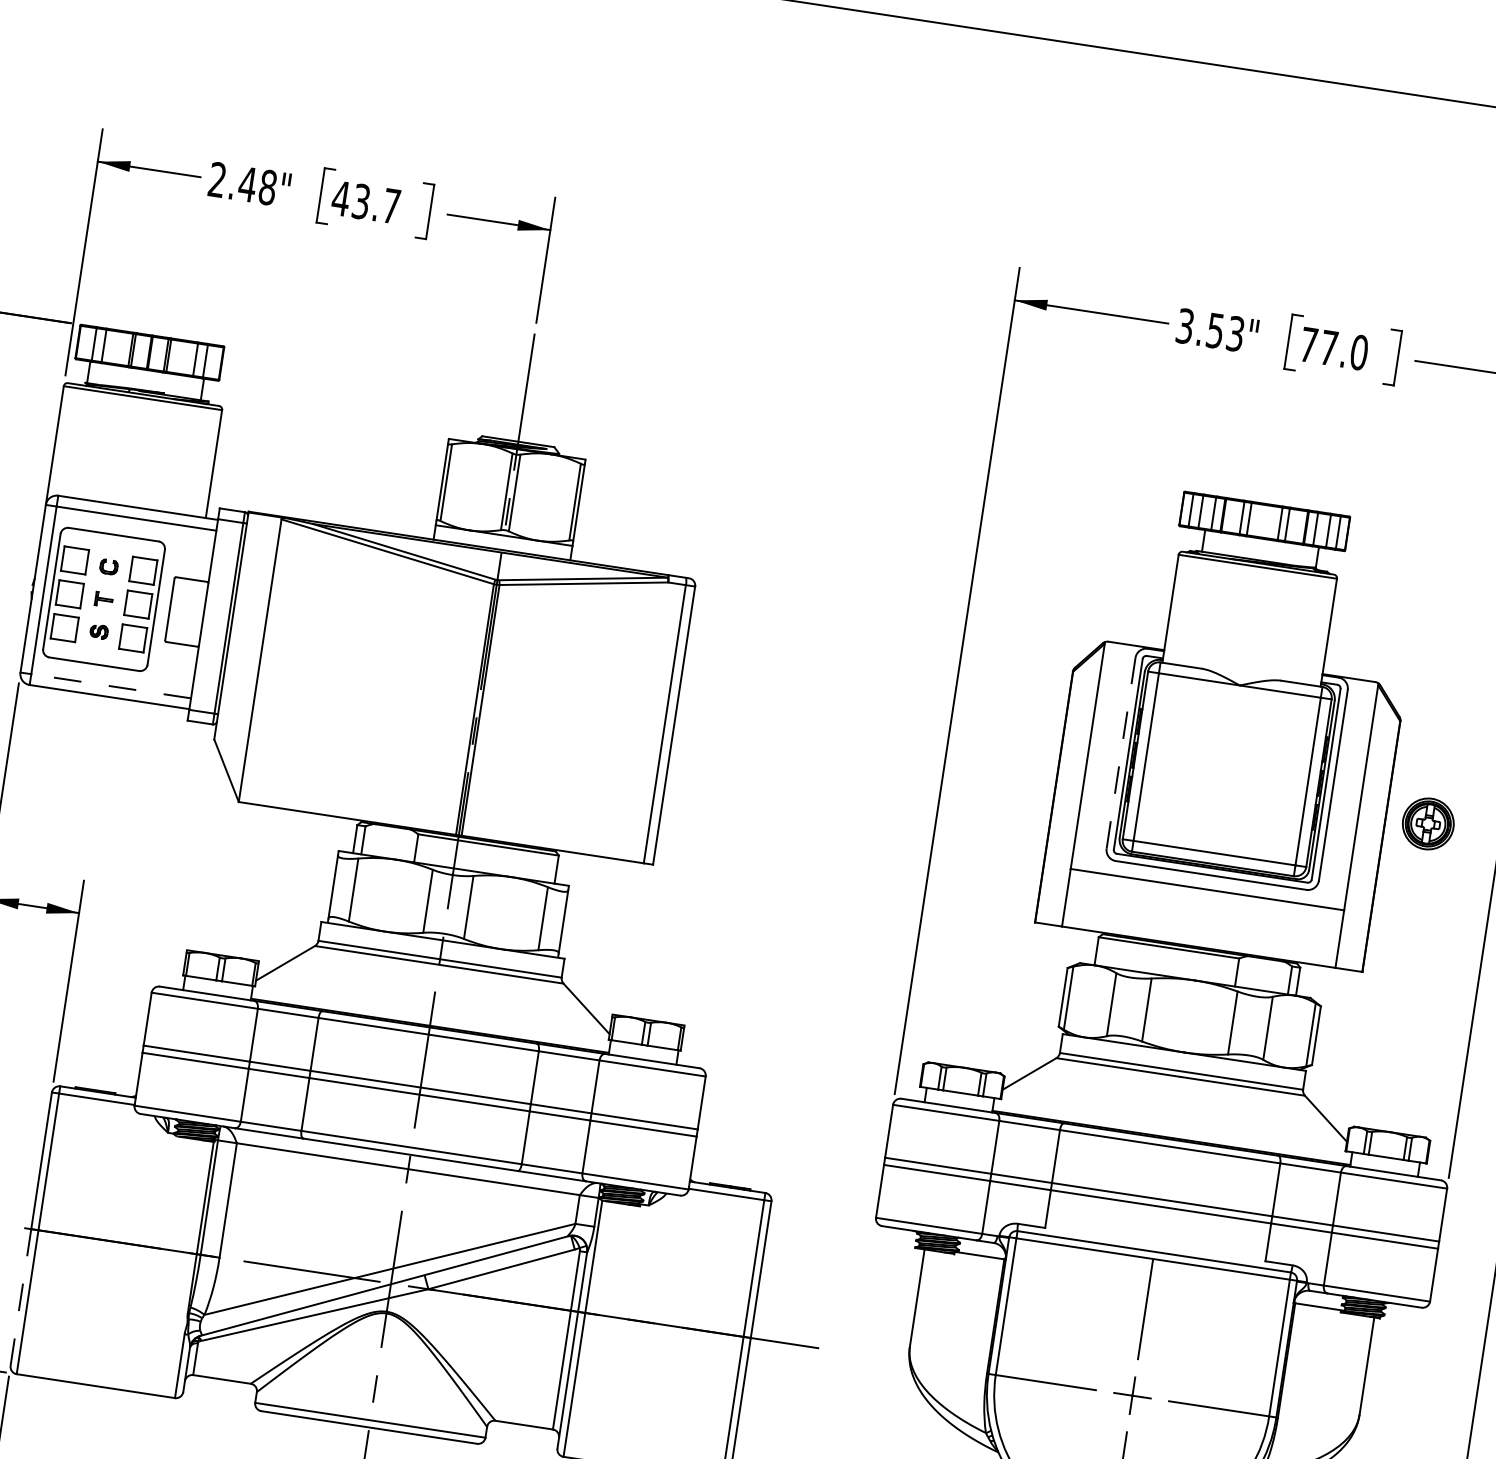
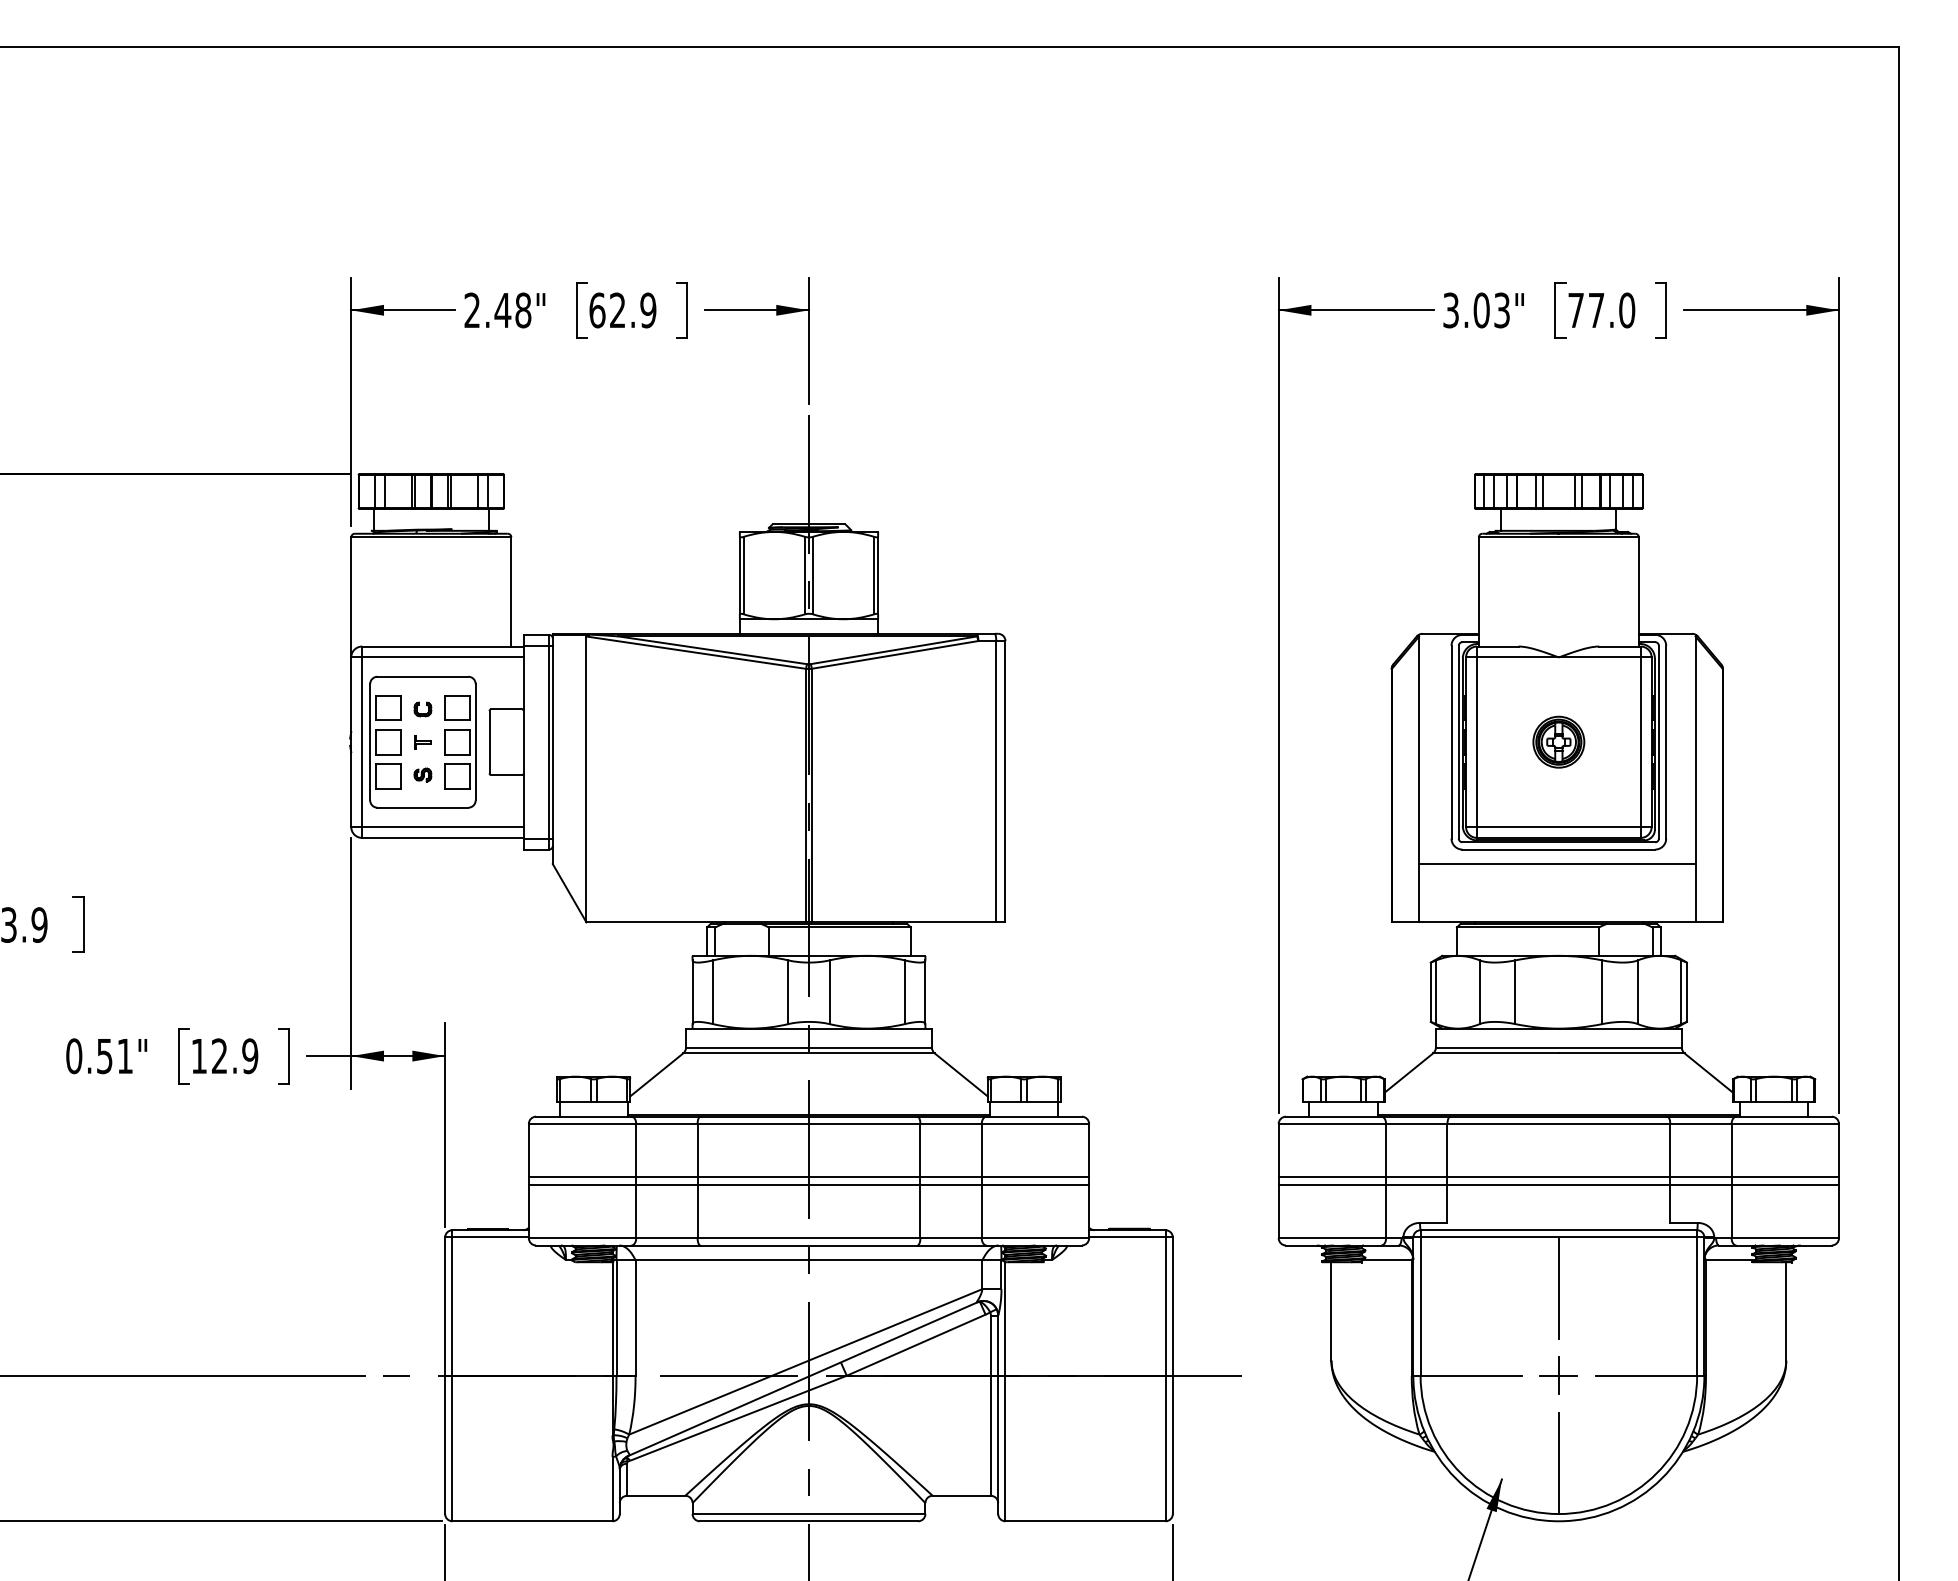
text: (365, 202) -> (622, 310), 43.7 -> 62.9
text: (1215, 330) -> (1481, 310), 3.53" -> 3.03"
line: (110, 686) -> (442, 827), dashed -> solid
line: (1121, 752) -> (1451, 741), dashed -> solid
part: (1428, 823) -> (1558, 741), moved
line: (21, 1297) -> (445, 1444), dashed -> solid

